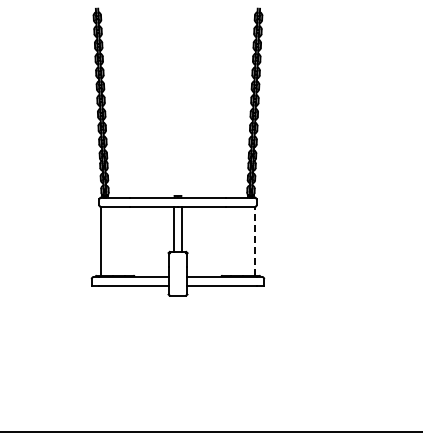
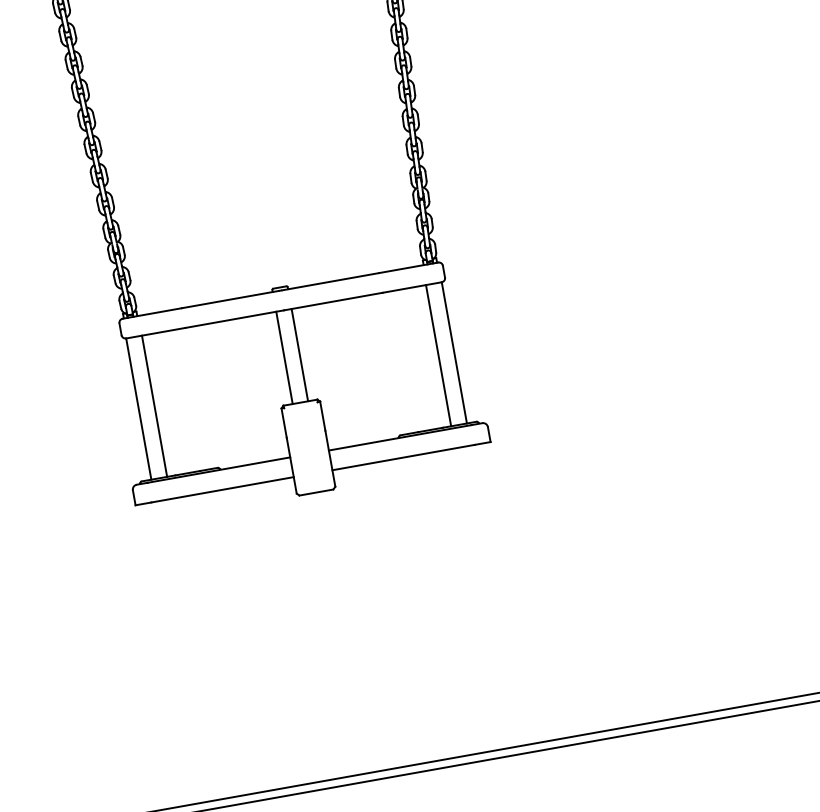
line: (254, 240) -> (453, 351), dashed -> solid
line: (108, 241) -> (153, 406), added
line: (247, 241) -> (439, 355), added

